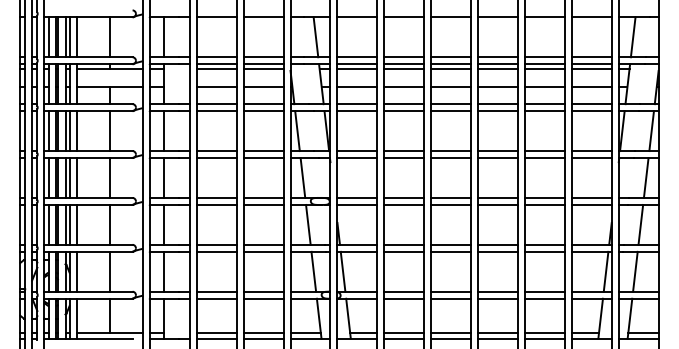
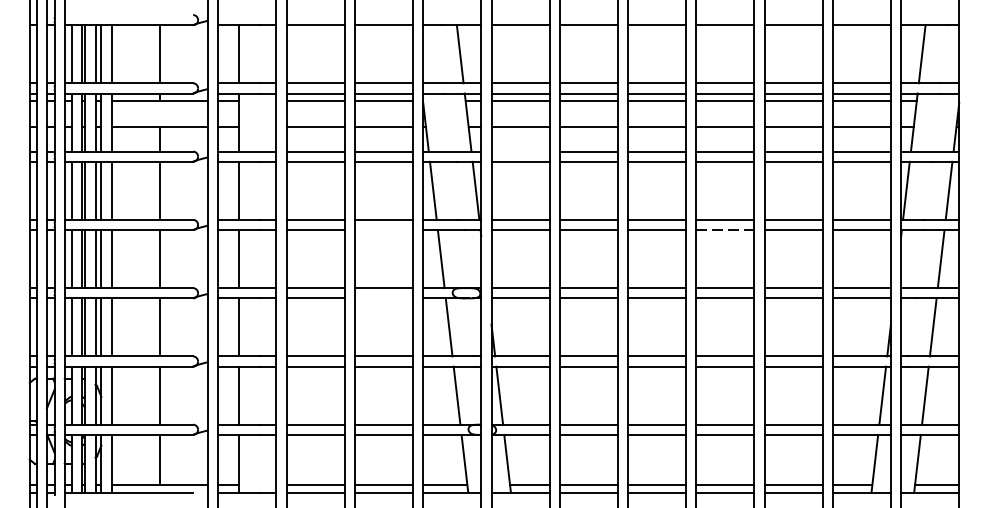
line: (357, 104) -> (520, 152), removed
line: (263, 158) -> (383, 230), removed
line: (498, 158) -> (726, 230), solid -> dashed
line: (263, 204) -> (383, 297), removed

